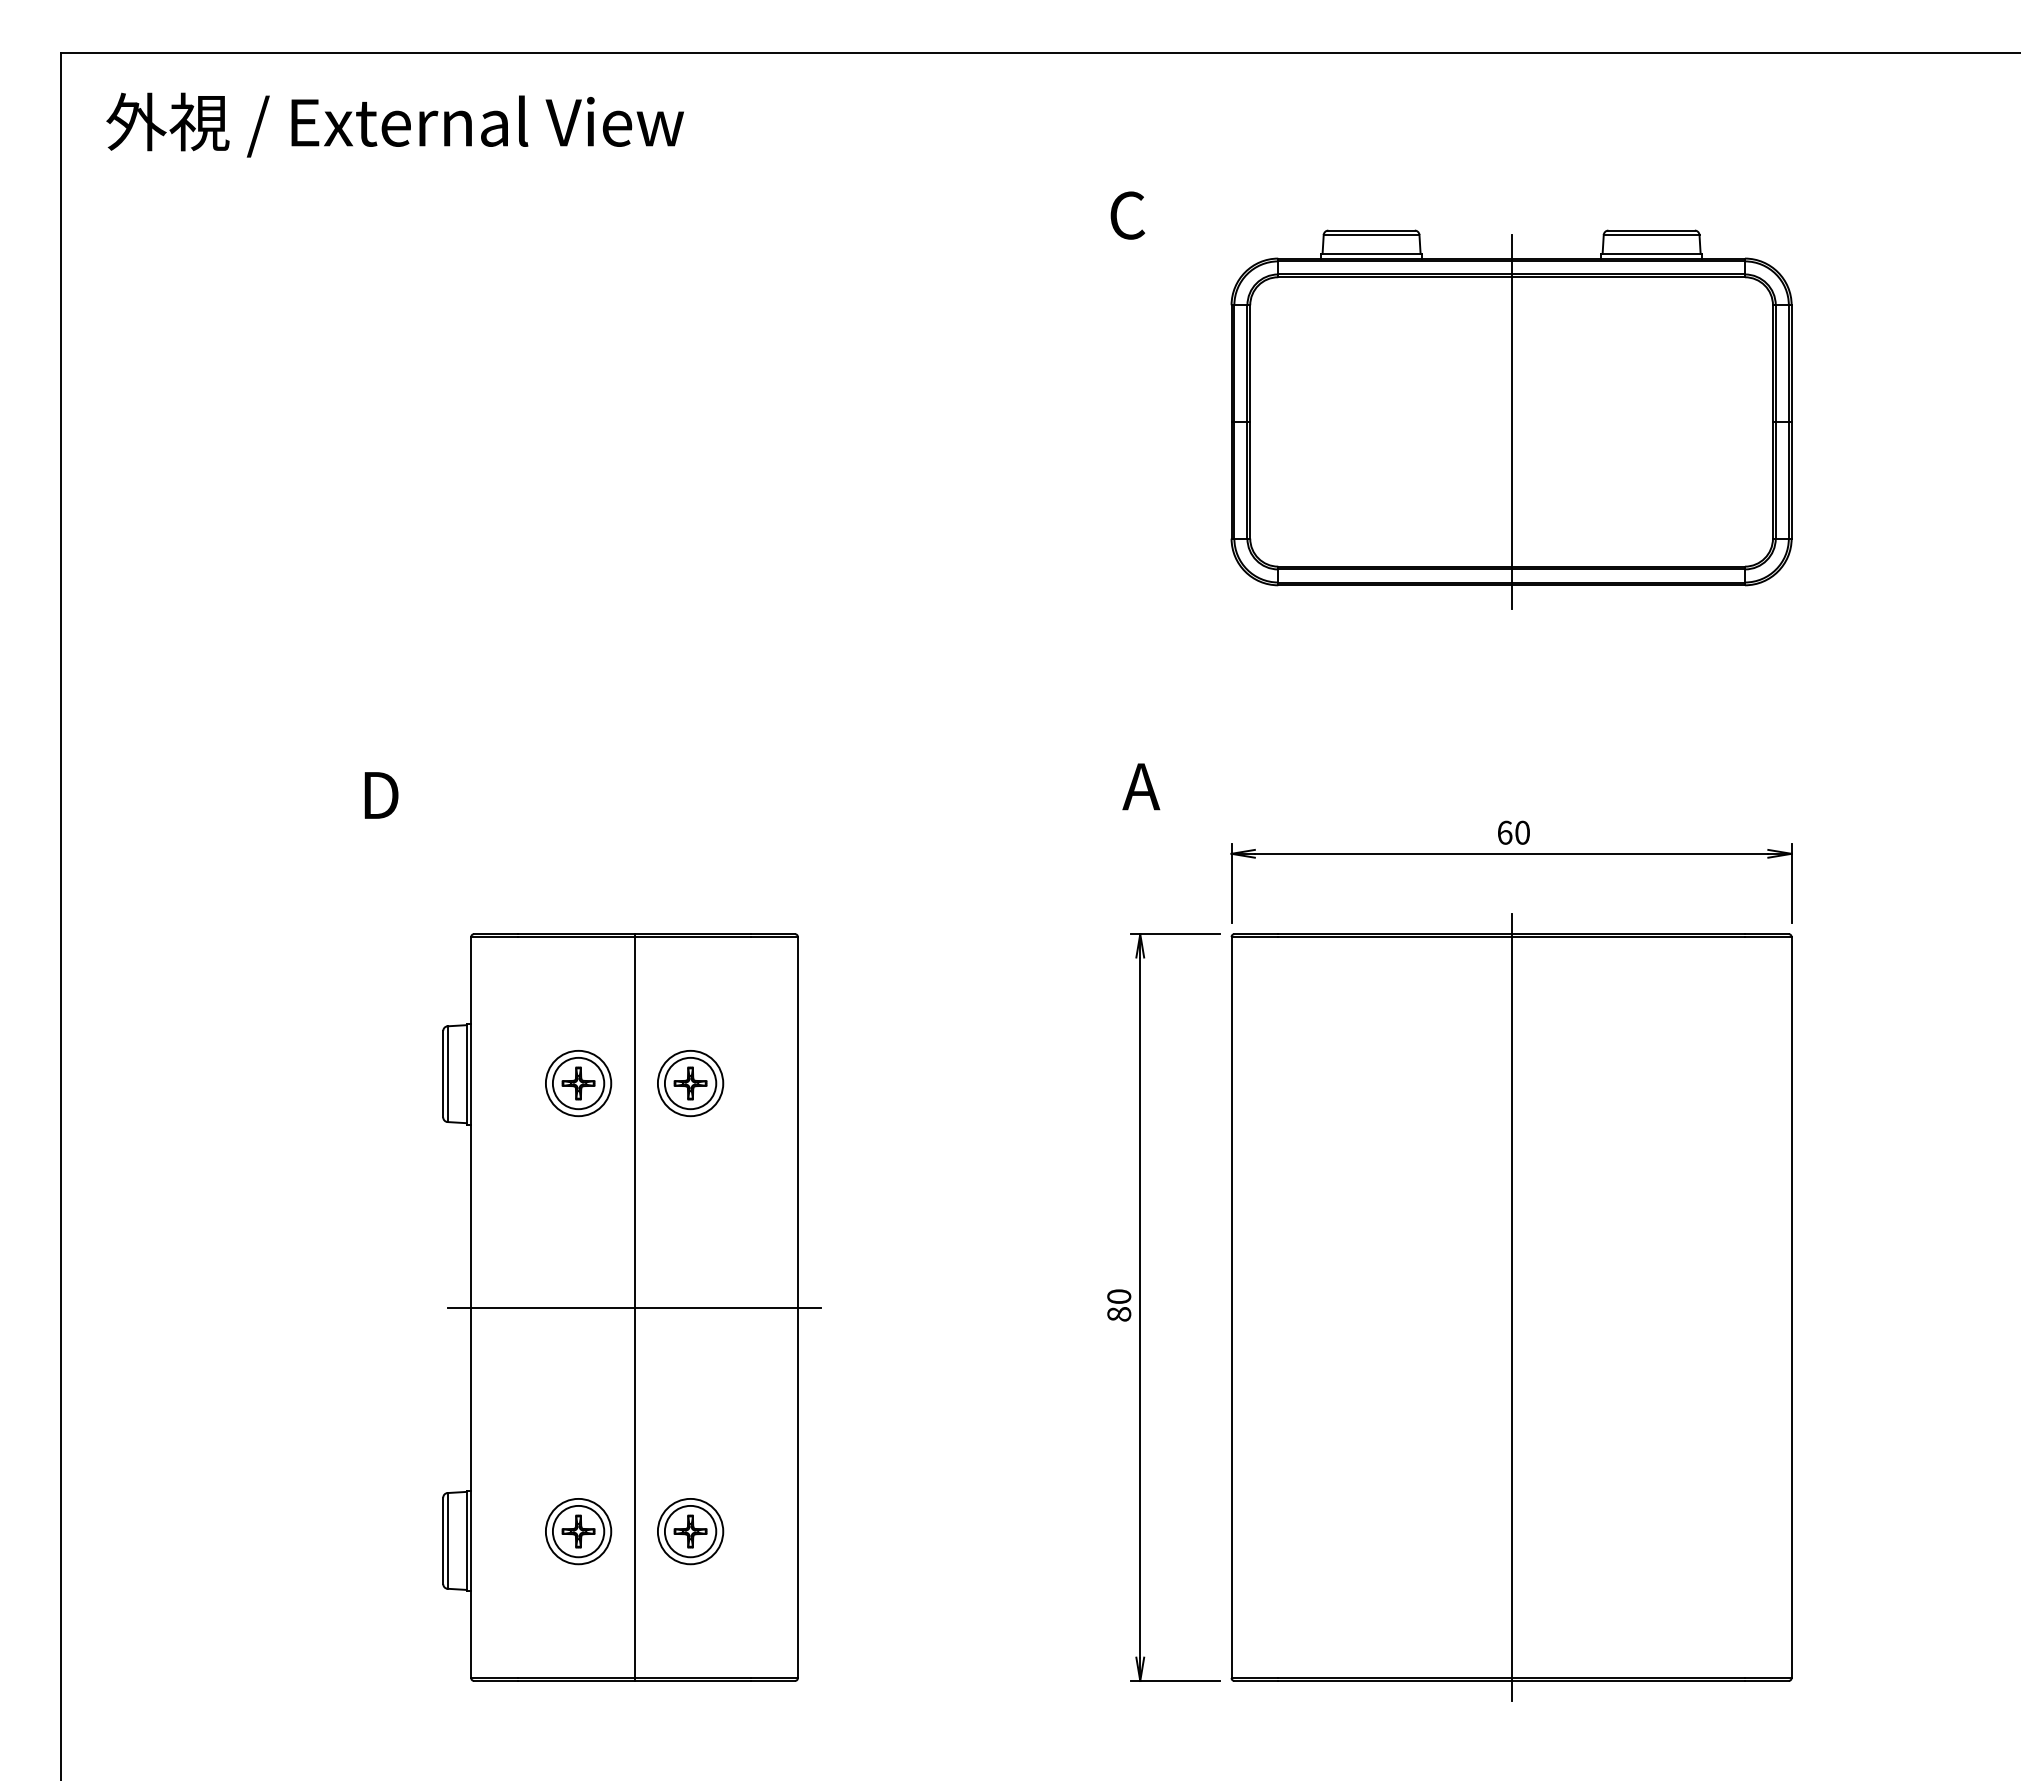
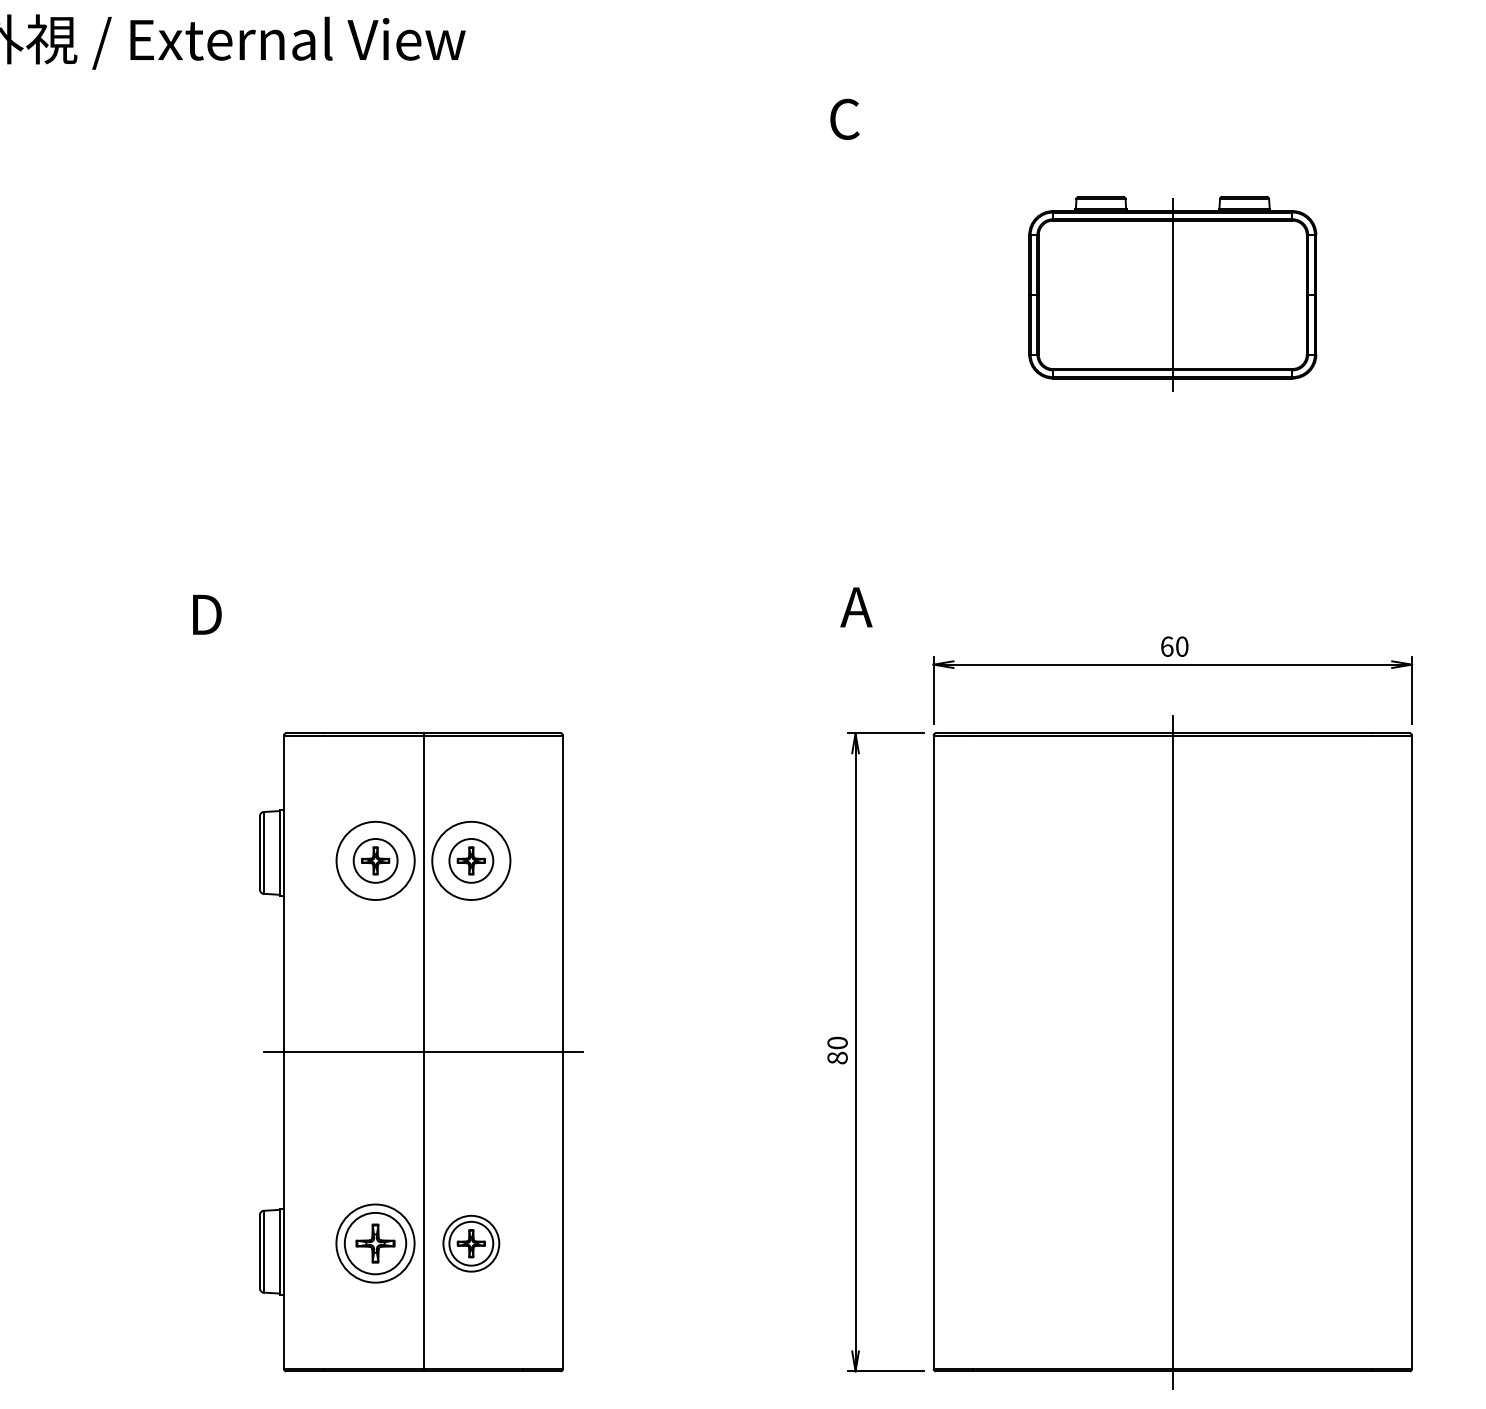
part: (1511, 419) -> (1172, 293), size x0.6
circle: (578, 1083) -> (375, 860), size x1.4
circle: (690, 1083) -> (471, 860), size x1.4
part: (578, 1531) -> (375, 1243), size x1.4

